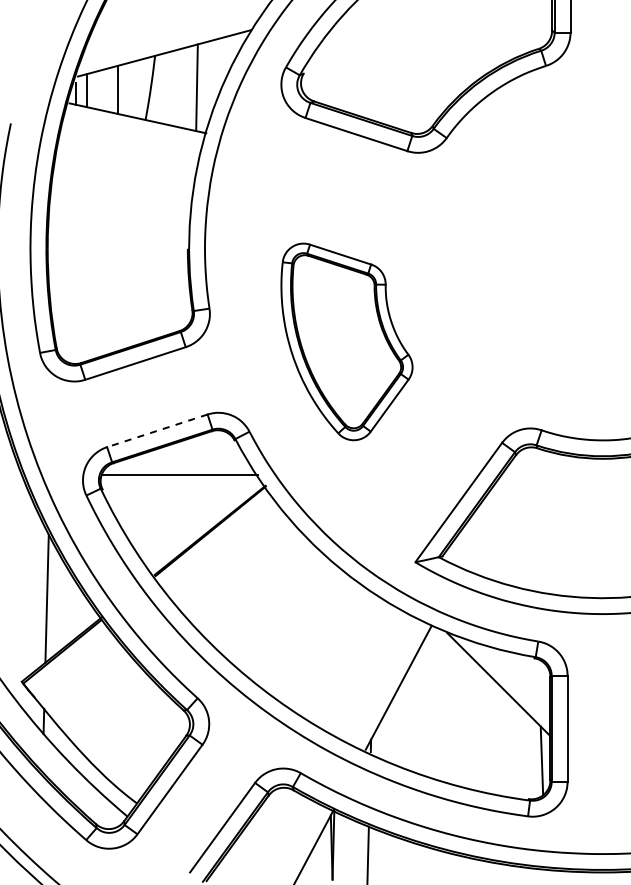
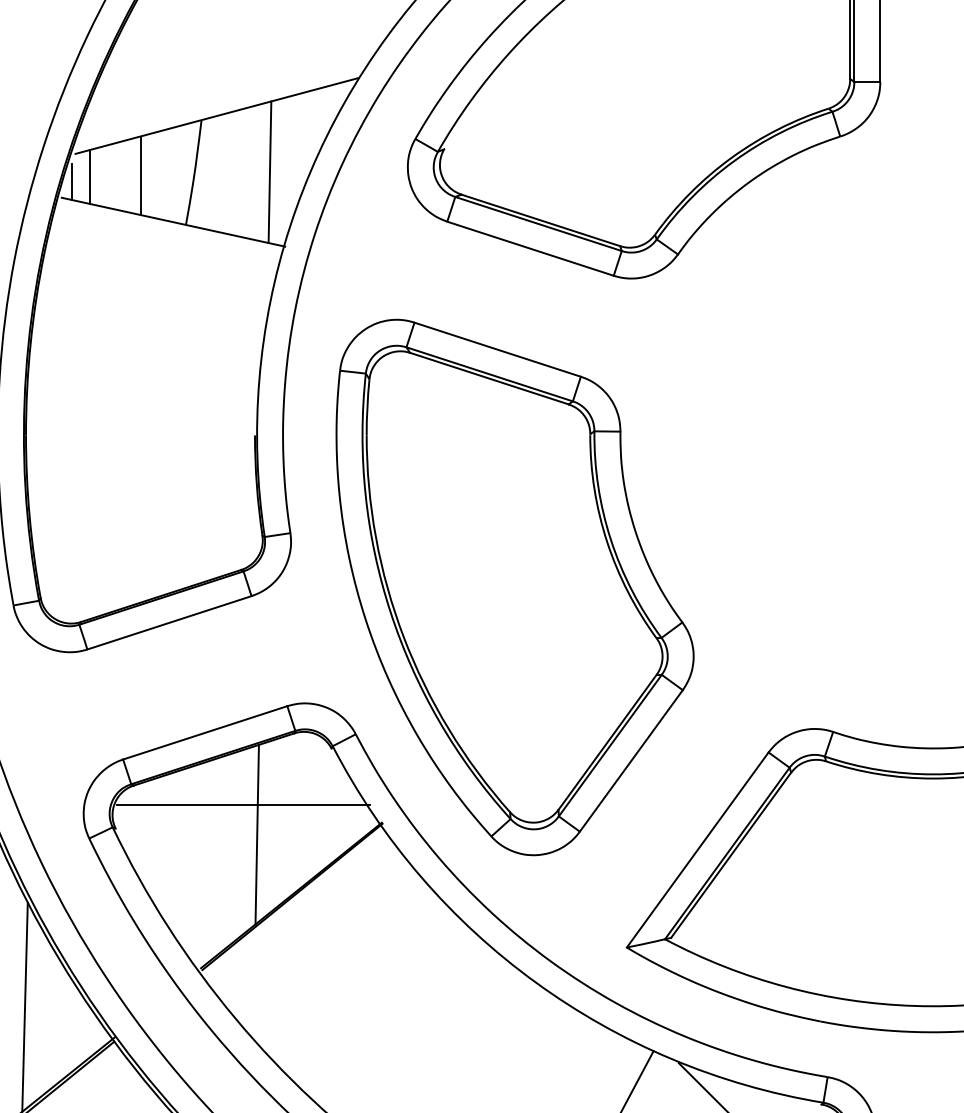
part: (346, 341) -> (514, 586), size x1.67
line: (157, 430) -> (205, 732), dashed -> solid
line: (189, 493) -> (257, 835), added

